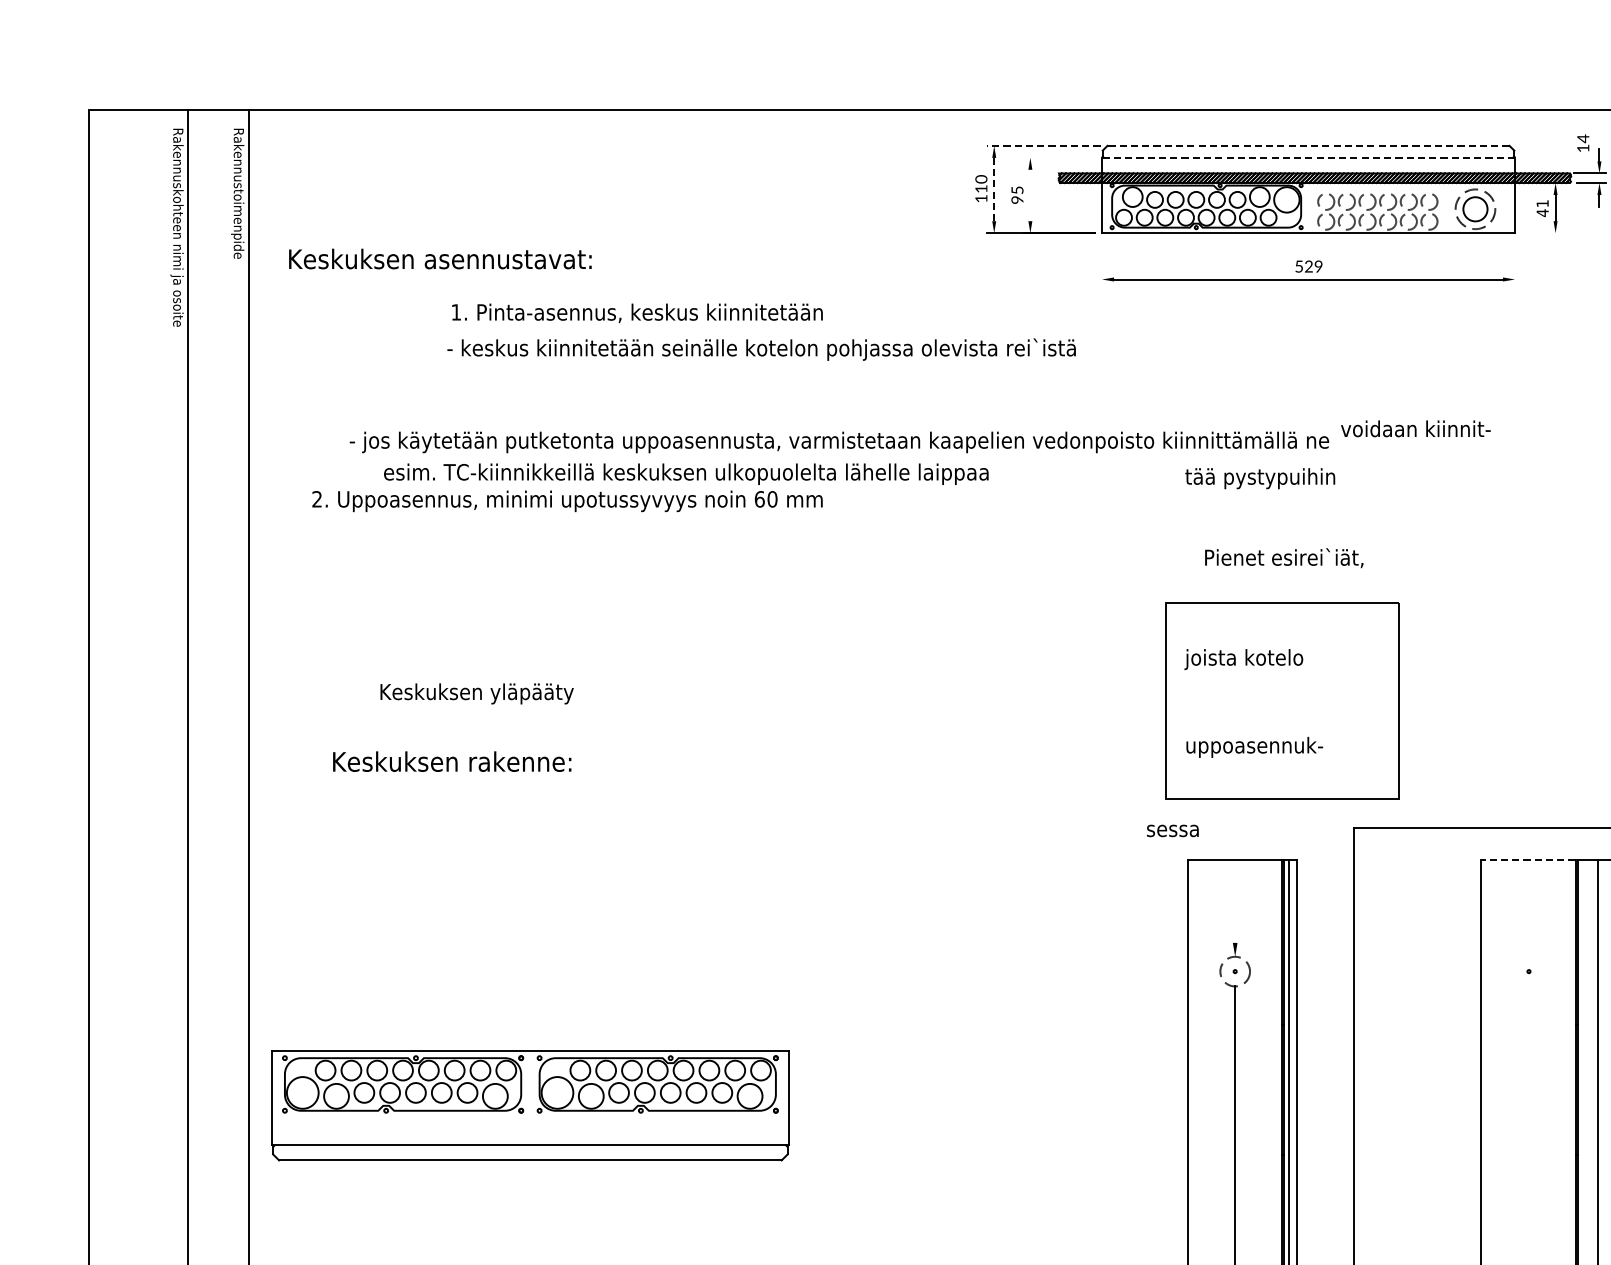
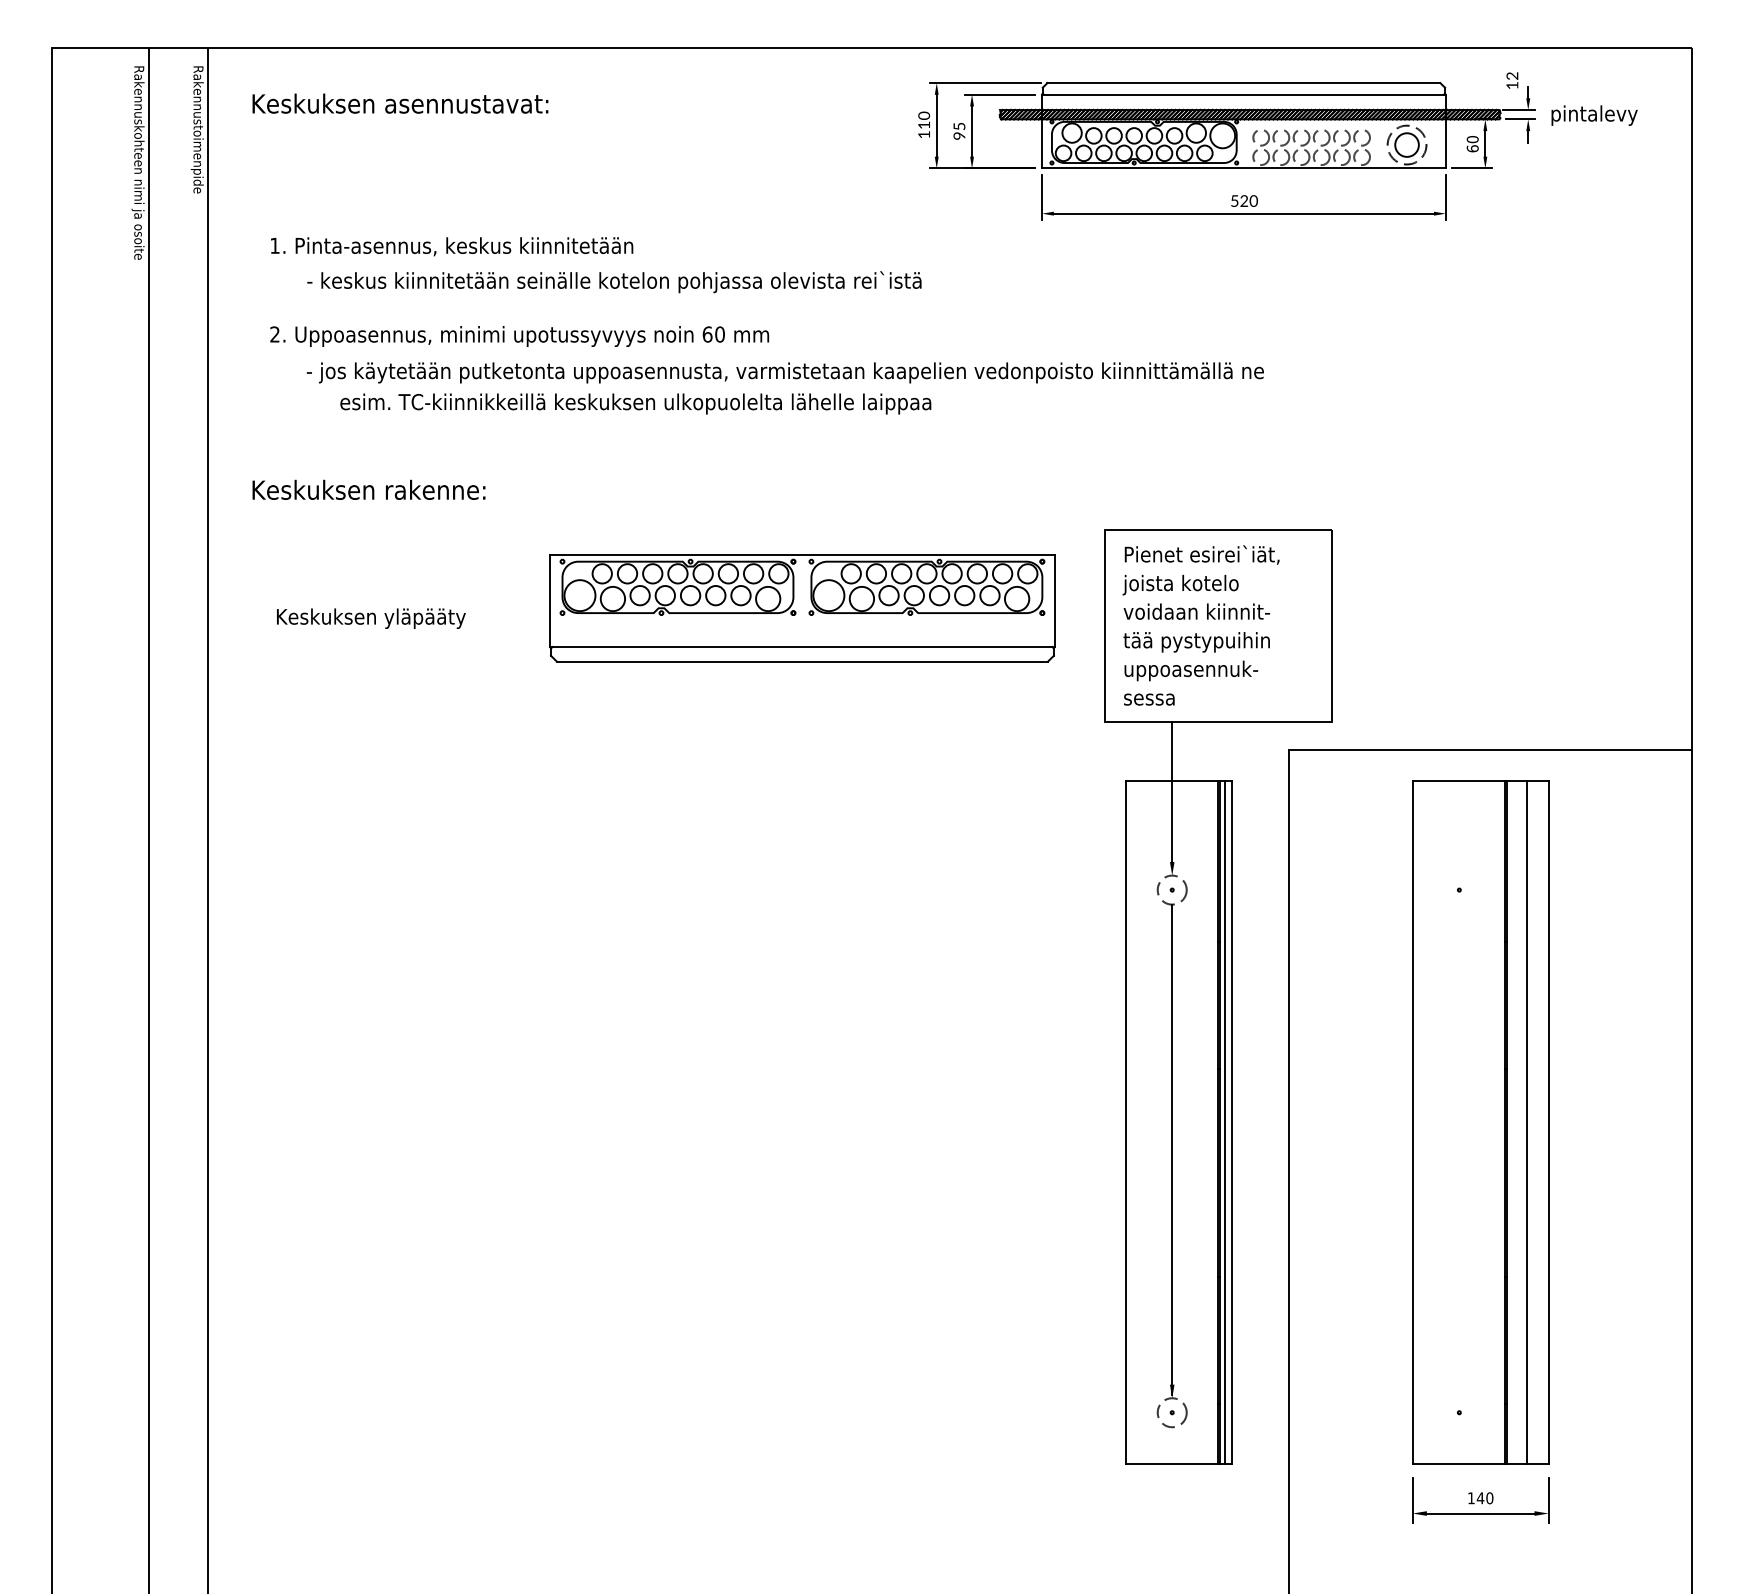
text: (1583, 138) -> (1512, 75), 14 -> 12
line: (1043, 146) -> (984, 83), dashed -> solid
line: (1308, 146) -> (1243, 83), dashed -> solid
line: (1059, 157) -> (1000, 94), added
line: (1308, 157) -> (1243, 94), dashed -> solid
line: (993, 189) -> (936, 125), dashed -> solid
line: (1030, 195) -> (972, 131), added
text: (1542, 208) -> (1472, 144), 41 -> 60
line: (1542, 233) -> (1472, 168), added
text: (440, 258) -> (400, 103), moved
line: (1102, 262) -> (1042, 197), added
line: (1514, 262) -> (1445, 197), added
text: (1318, 267) -> (1253, 201), 529 -> 520
text: (637, 313) -> (452, 246), moved
text: (761, 349) -> (614, 282), moved
text: (1415, 428) -> (1196, 611), moved
text: (1260, 478) -> (1196, 642), moved
text: (567, 501) -> (519, 336), moved
text: (1283, 557) -> (1201, 554), moved
text: (477, 693) -> (371, 618), moved
text: (451, 761) -> (368, 489), moved
text: (1173, 830) -> (1149, 699), moved
line: (1528, 860) -> (1458, 781), dashed -> solid
line: (1235, 870) -> (1172, 791), added
part: (530, 1106) -> (802, 608), moved

